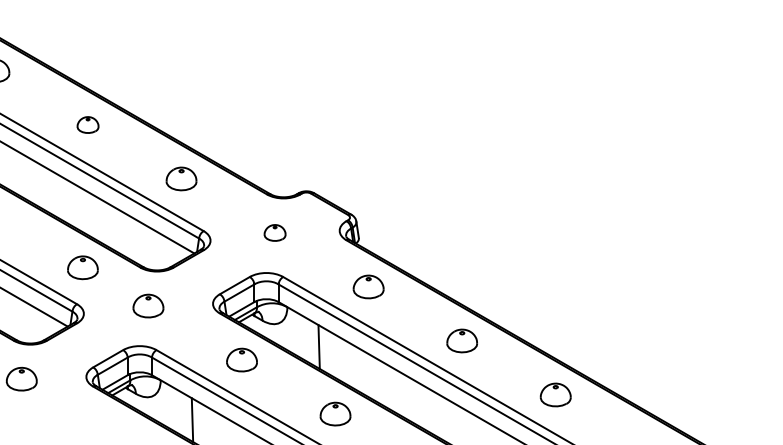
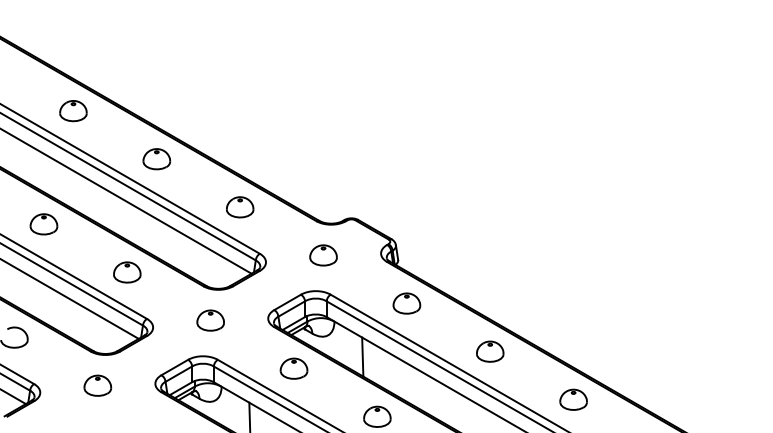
part: (87, 125) -> (156, 159), size x1.43
part: (275, 233) -> (323, 255), size x1.43
part: (83, 267) -> (127, 272), moved

